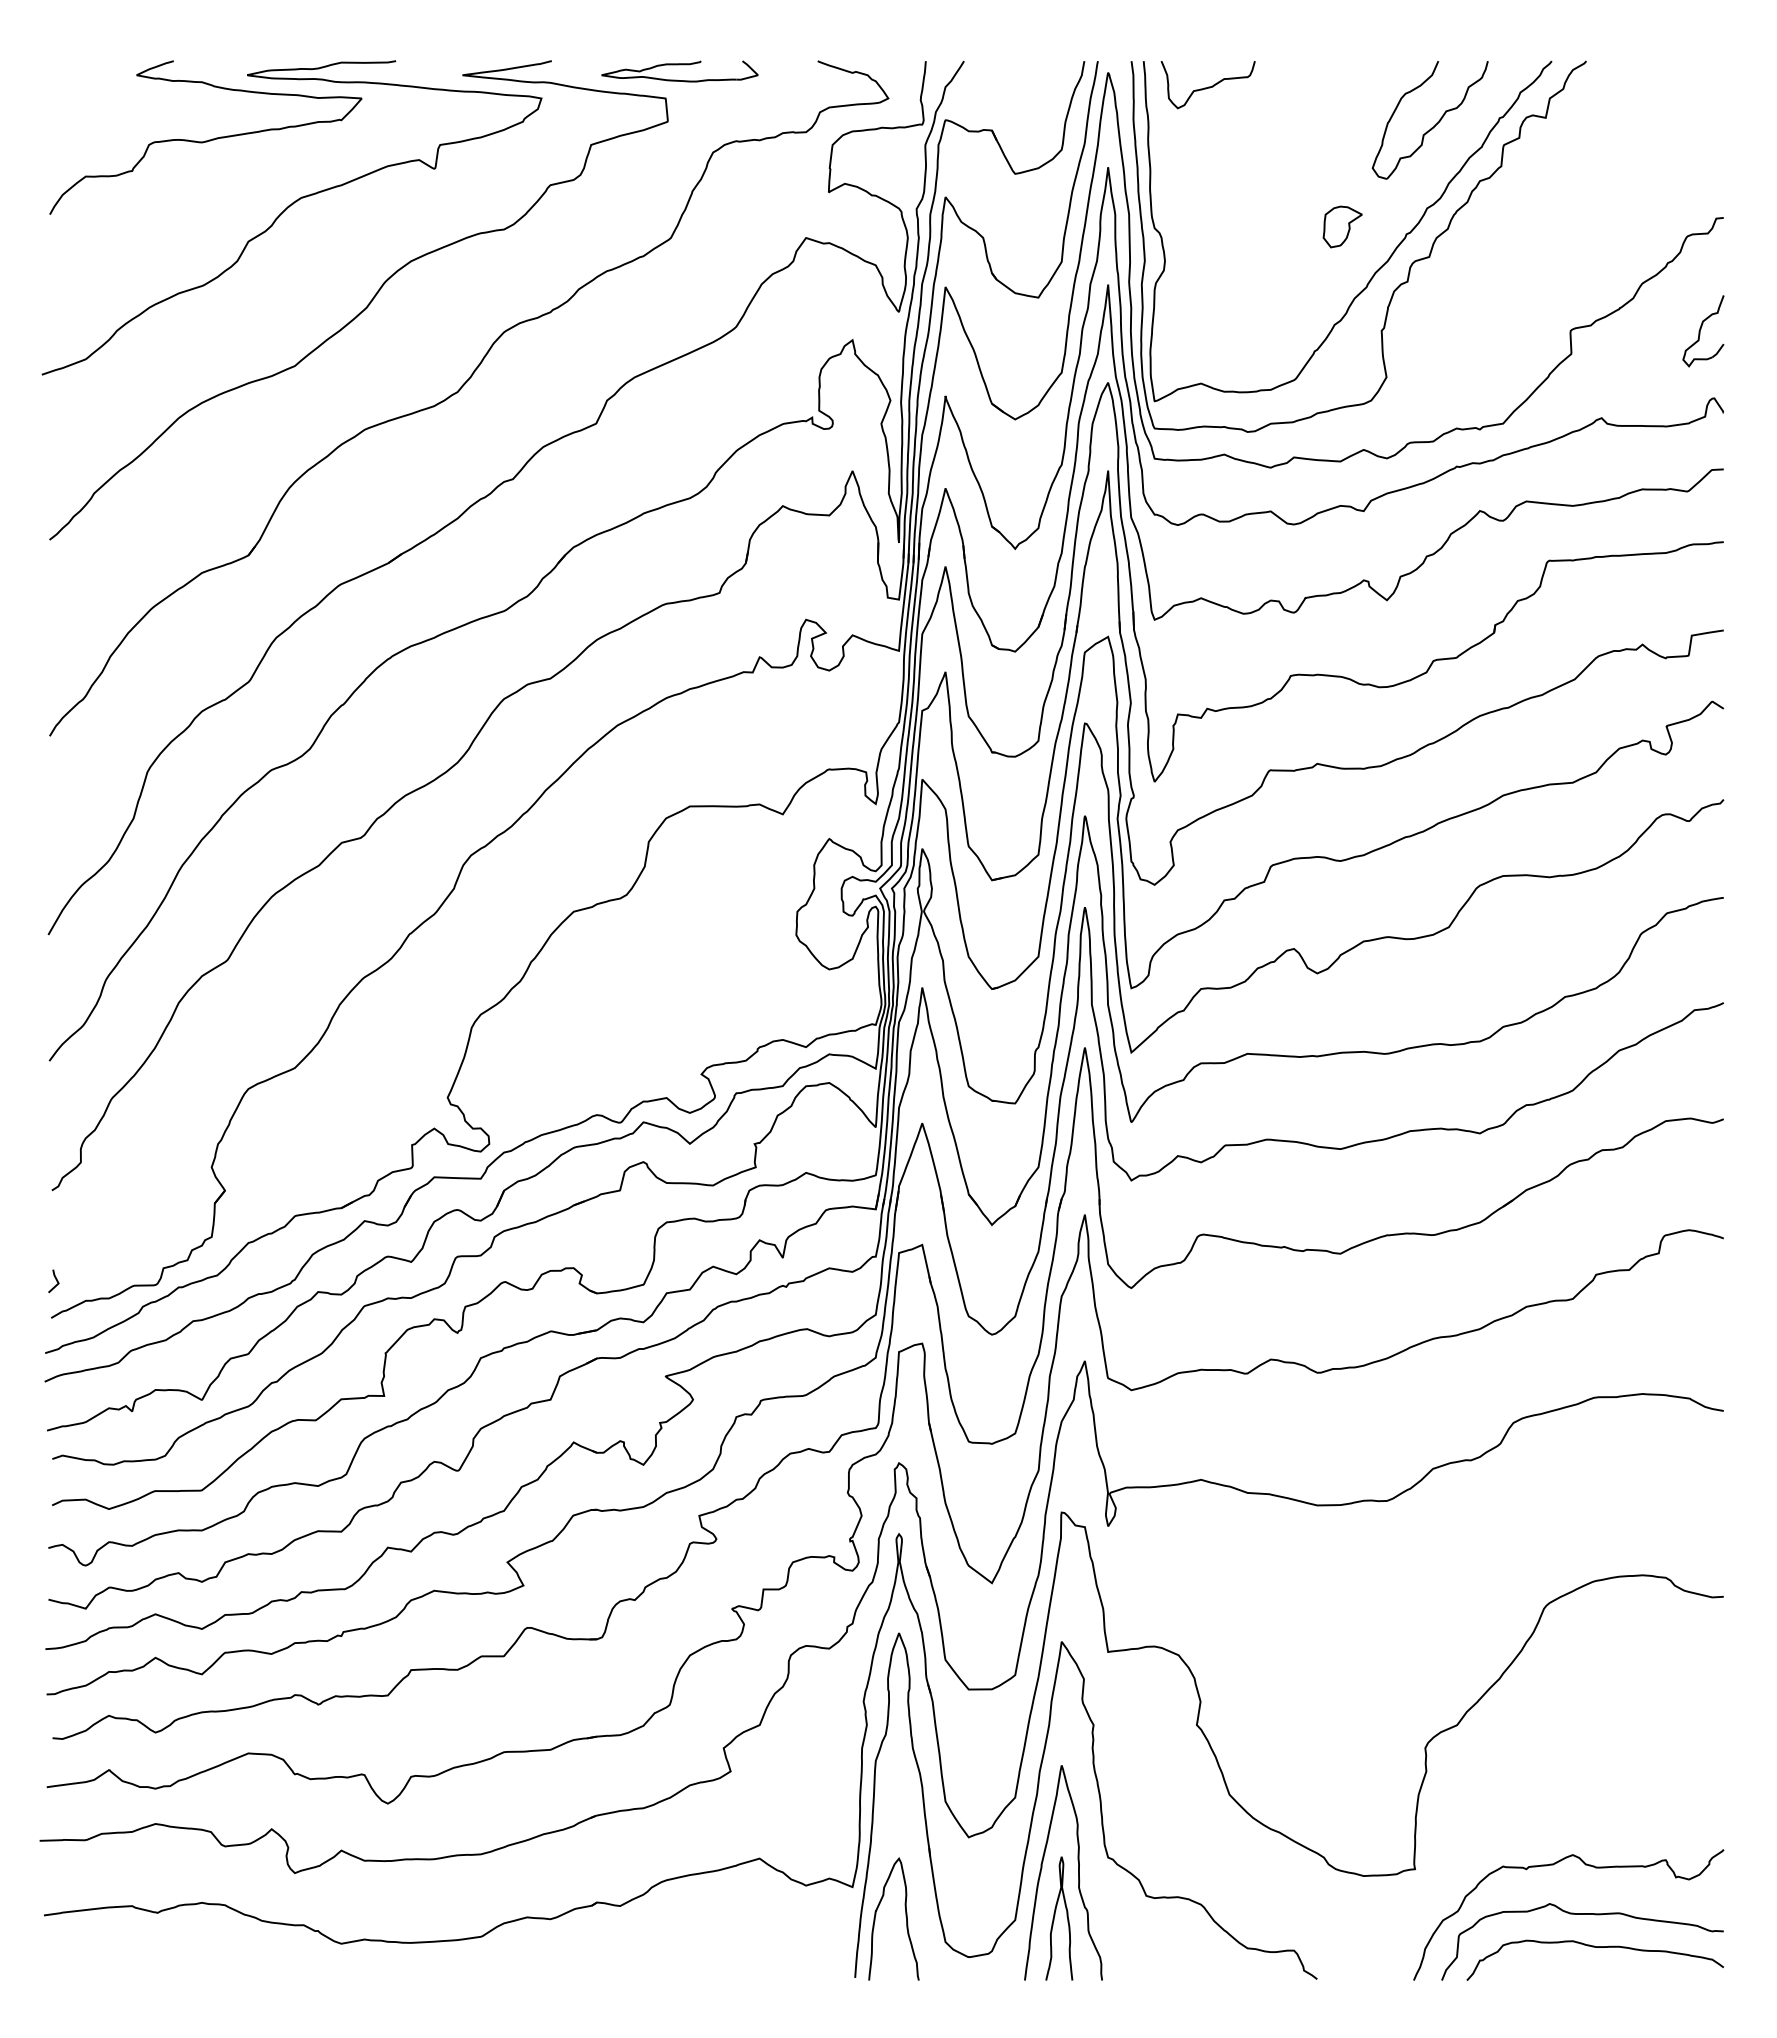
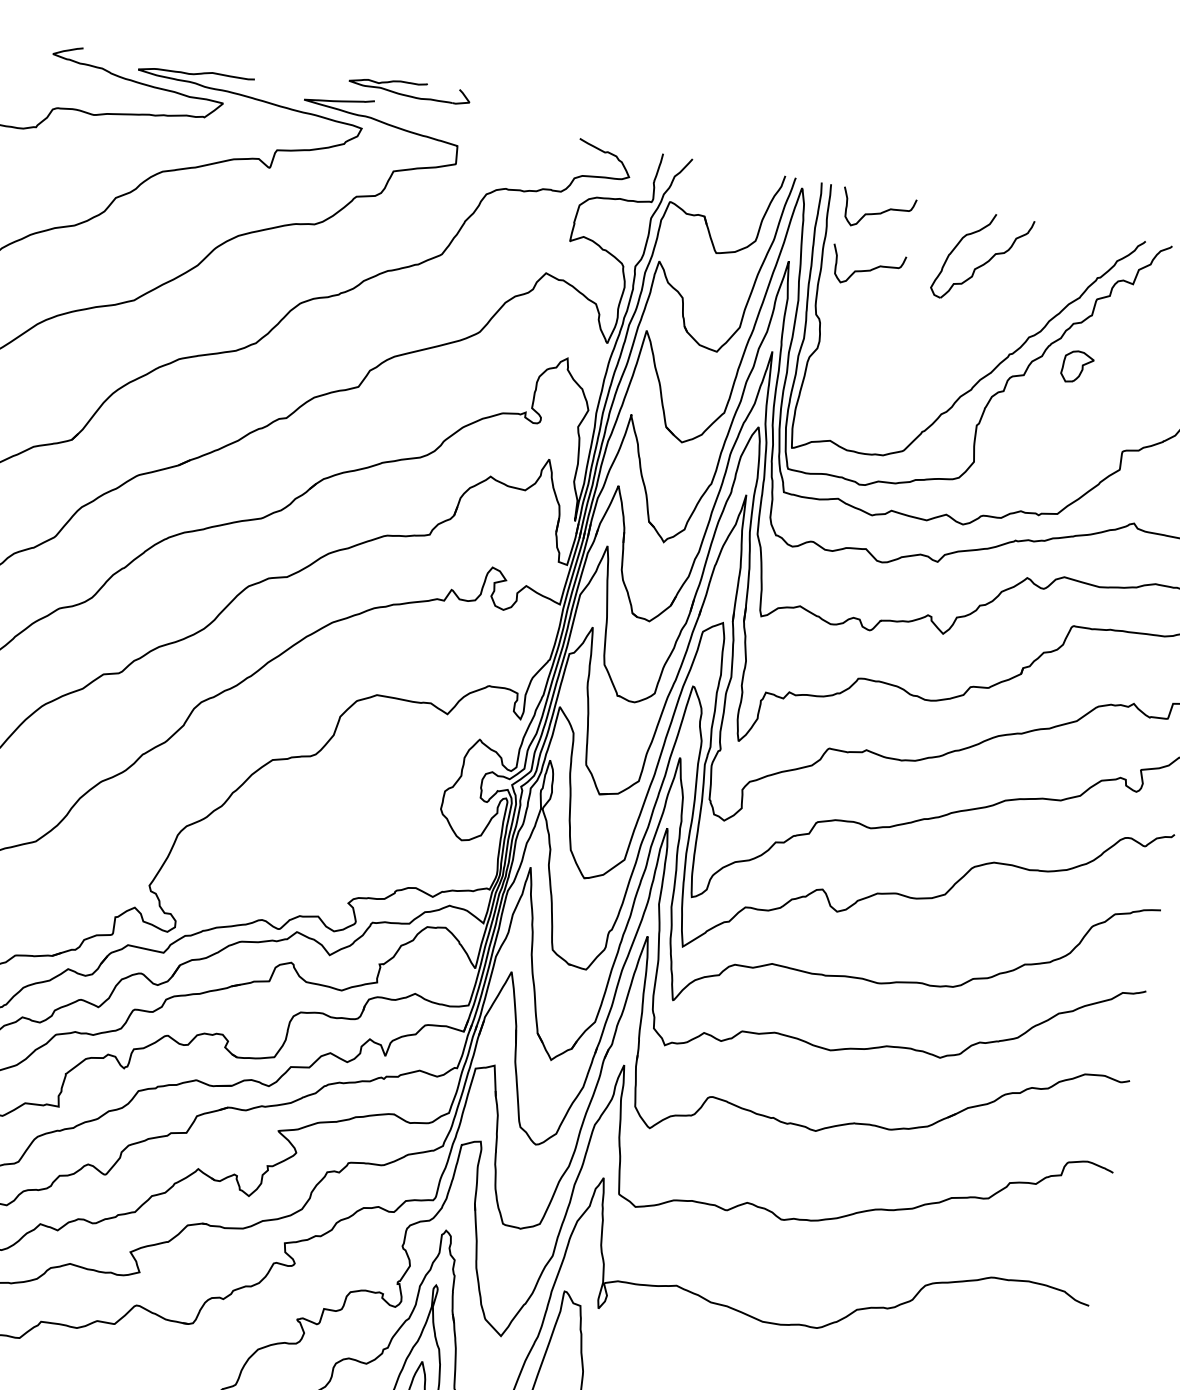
part: (679, 71) -> (409, 88), moved
part: (1434, 125) -> (984, 263), moved
curve: (1208, 160) -> (867, 269), added
part: (1342, 226) -> (1077, 366), moved

